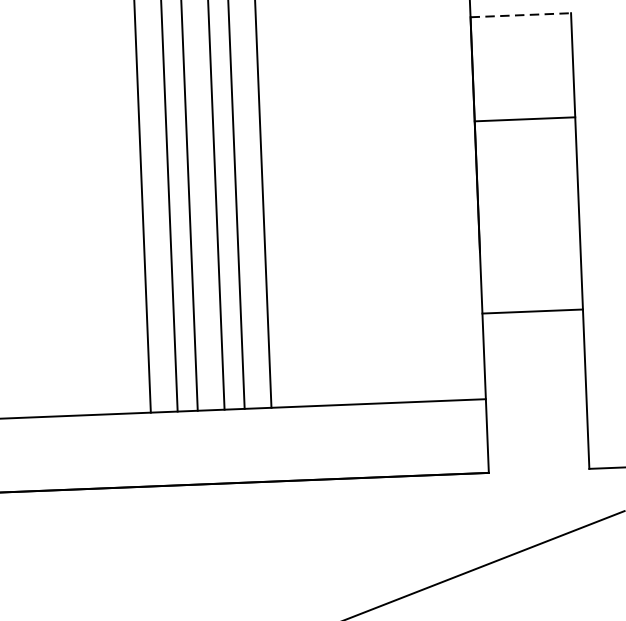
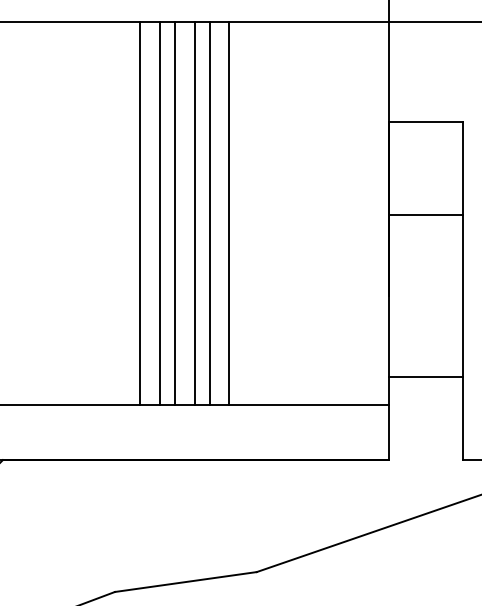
line: (521, 15) -> (426, 121), dashed -> solid
line: (524, 118) -> (425, 214), moved
line: (531, 311) -> (425, 376), moved

